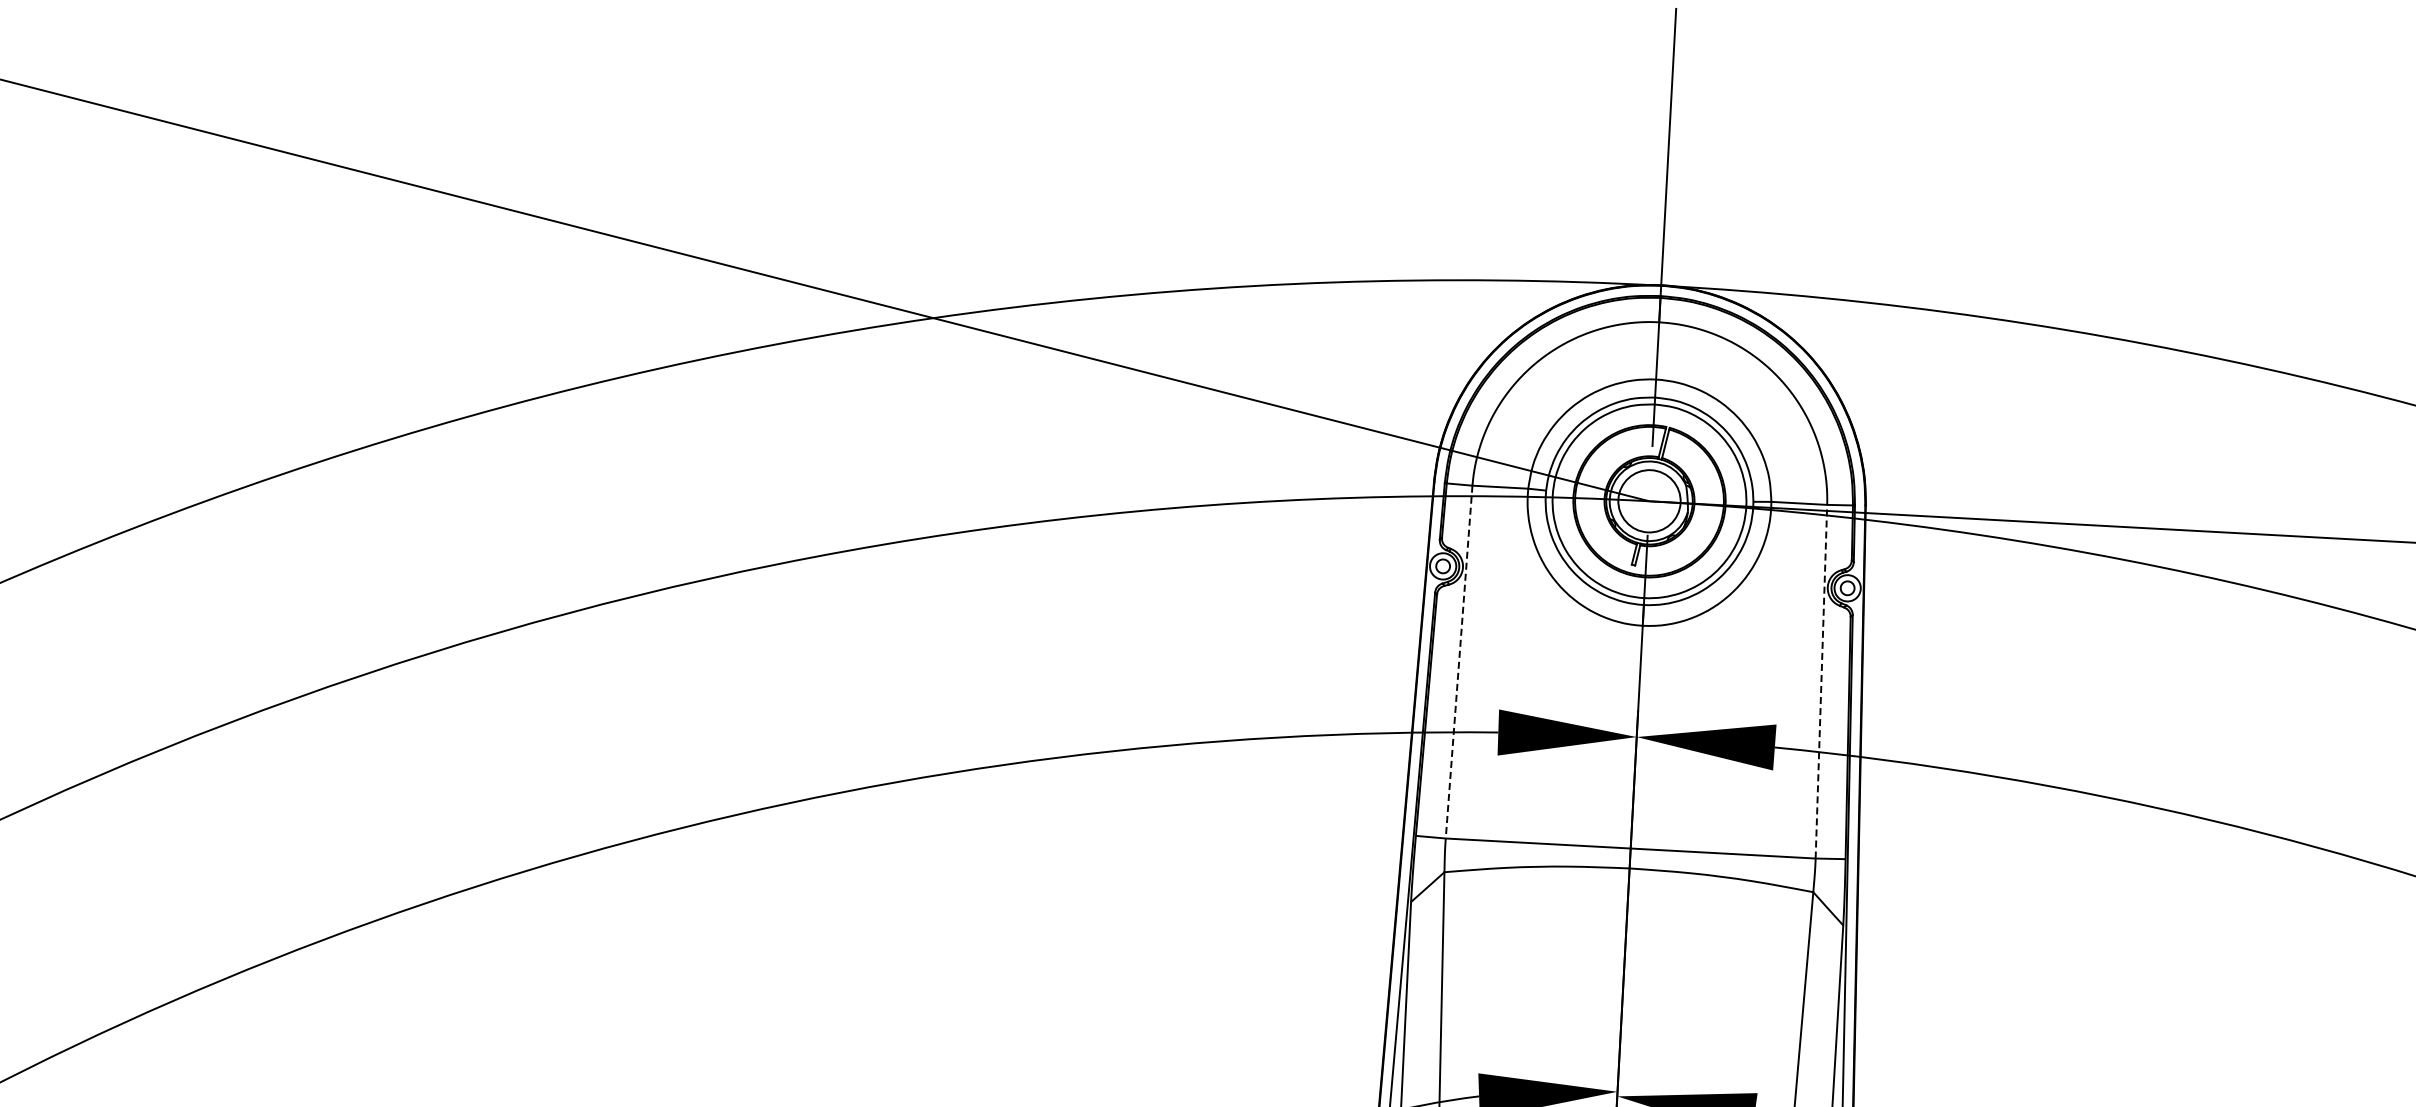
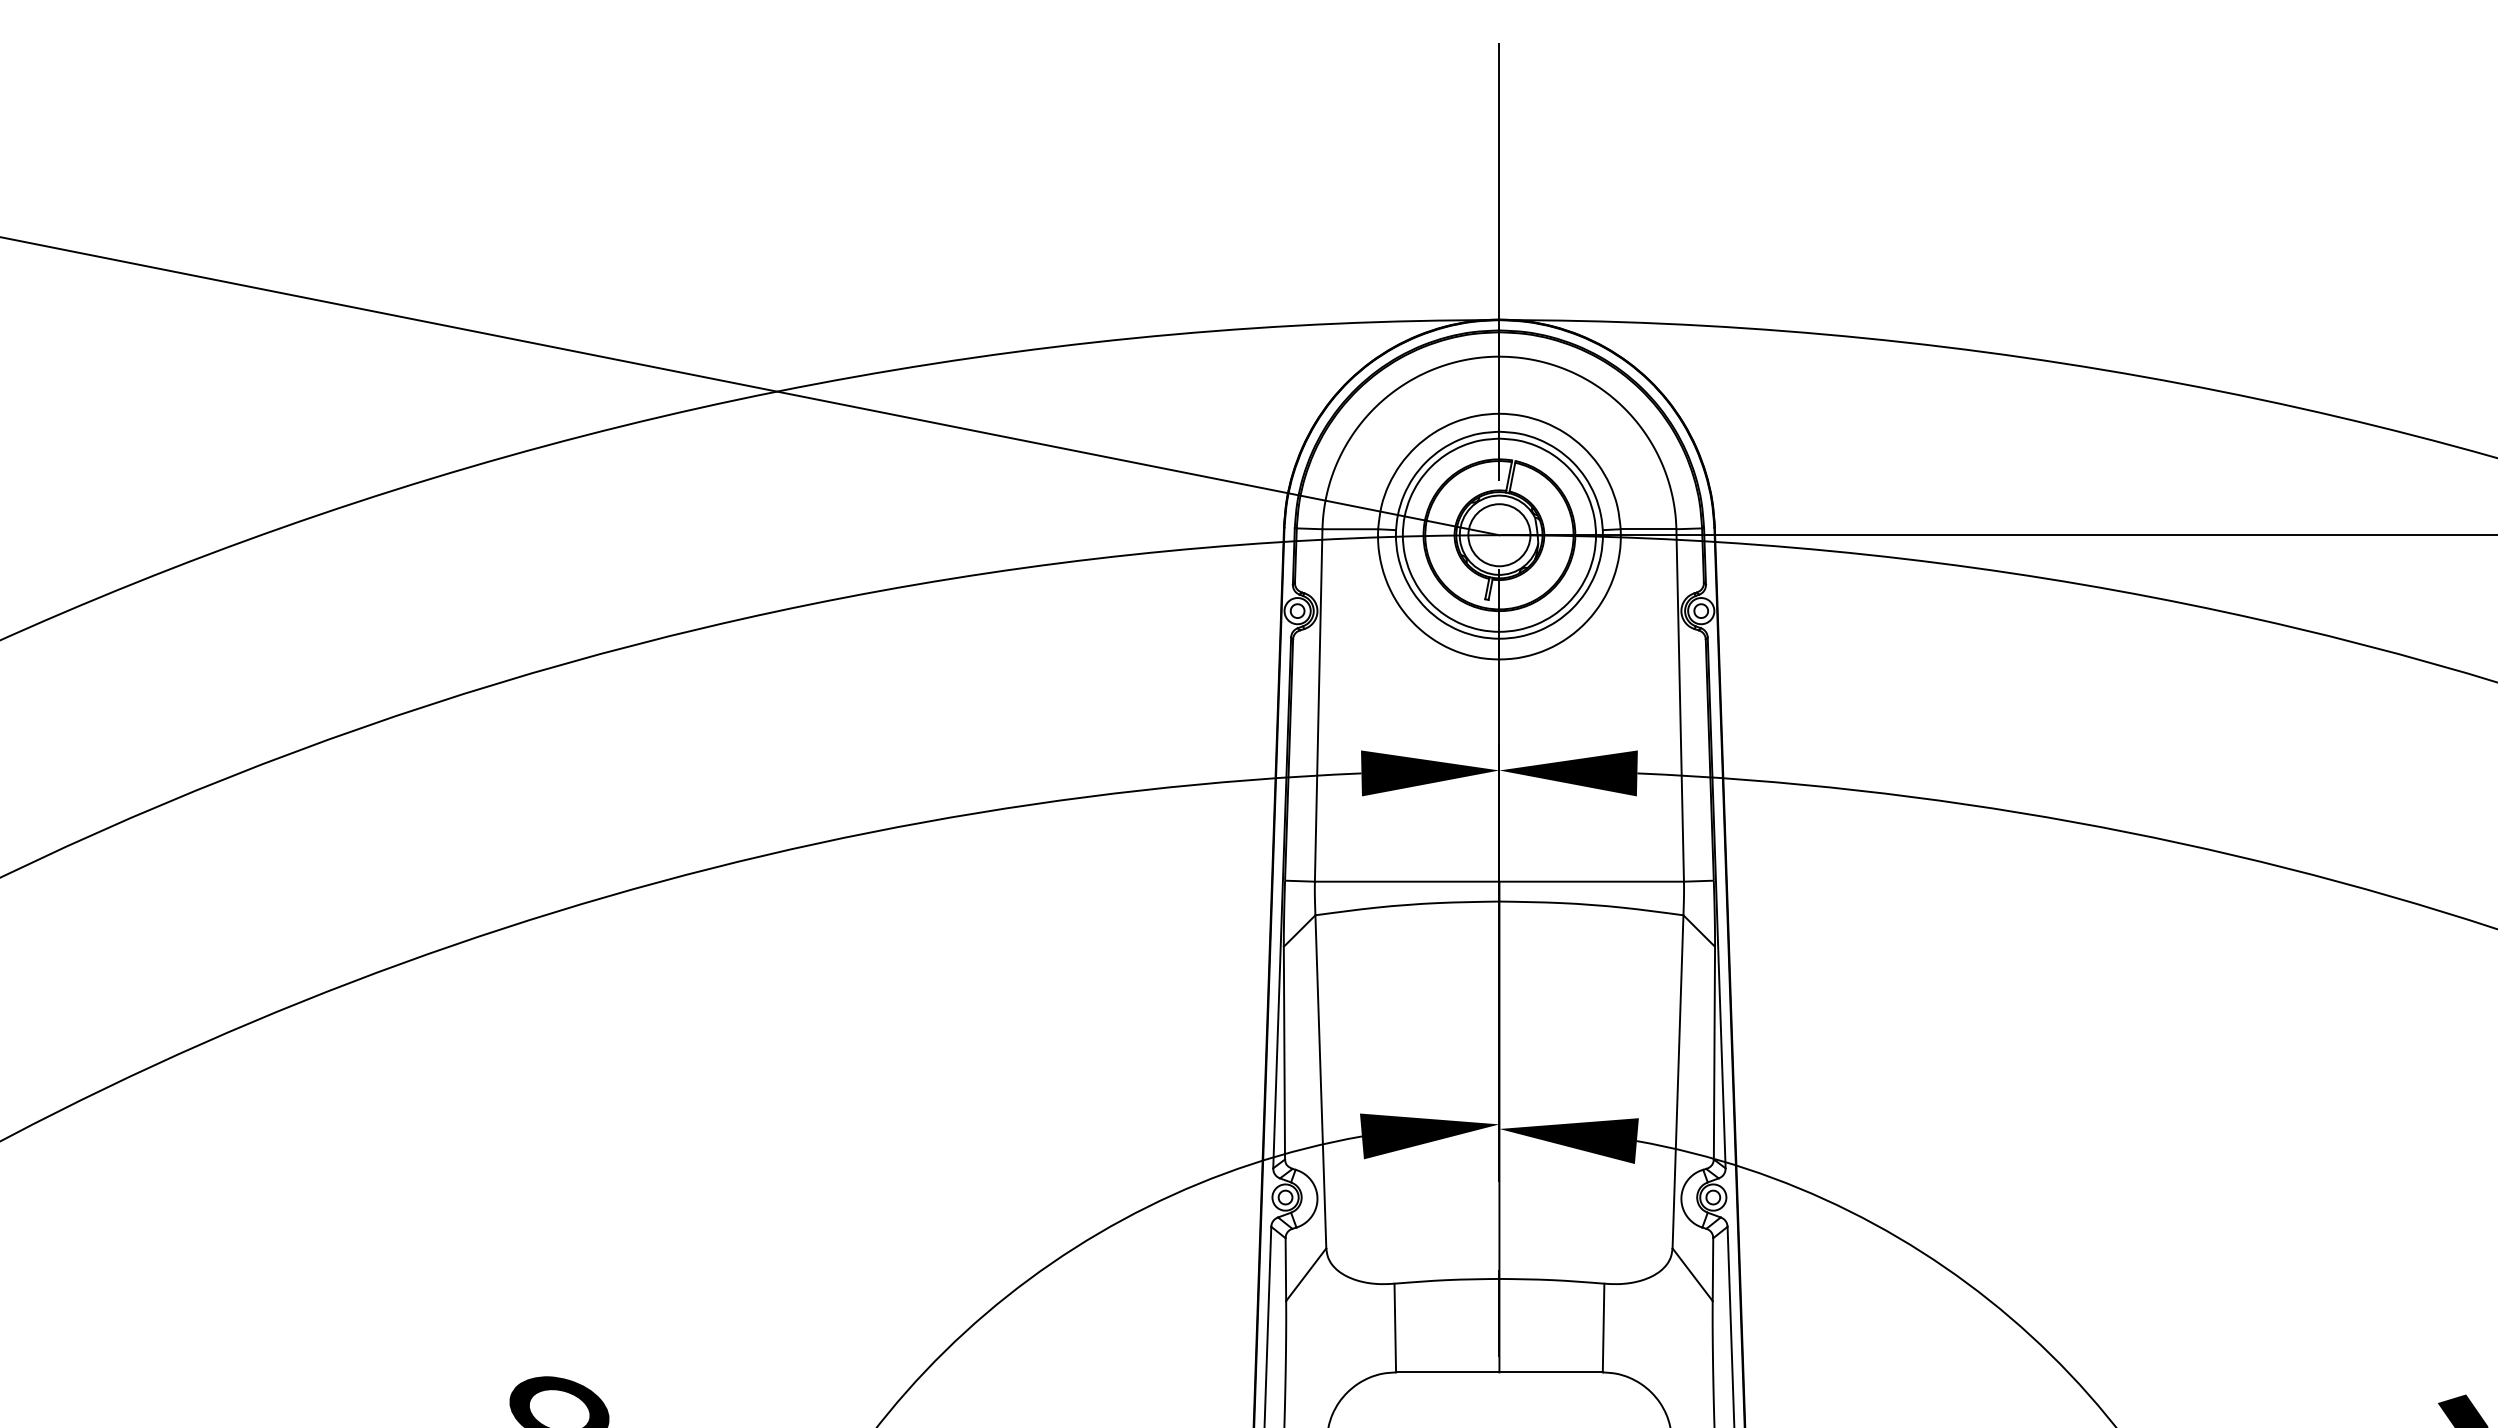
line: (1458, 662) -> (1318, 705), dashed -> solid
line: (1821, 680) -> (1680, 704), dashed -> solid

